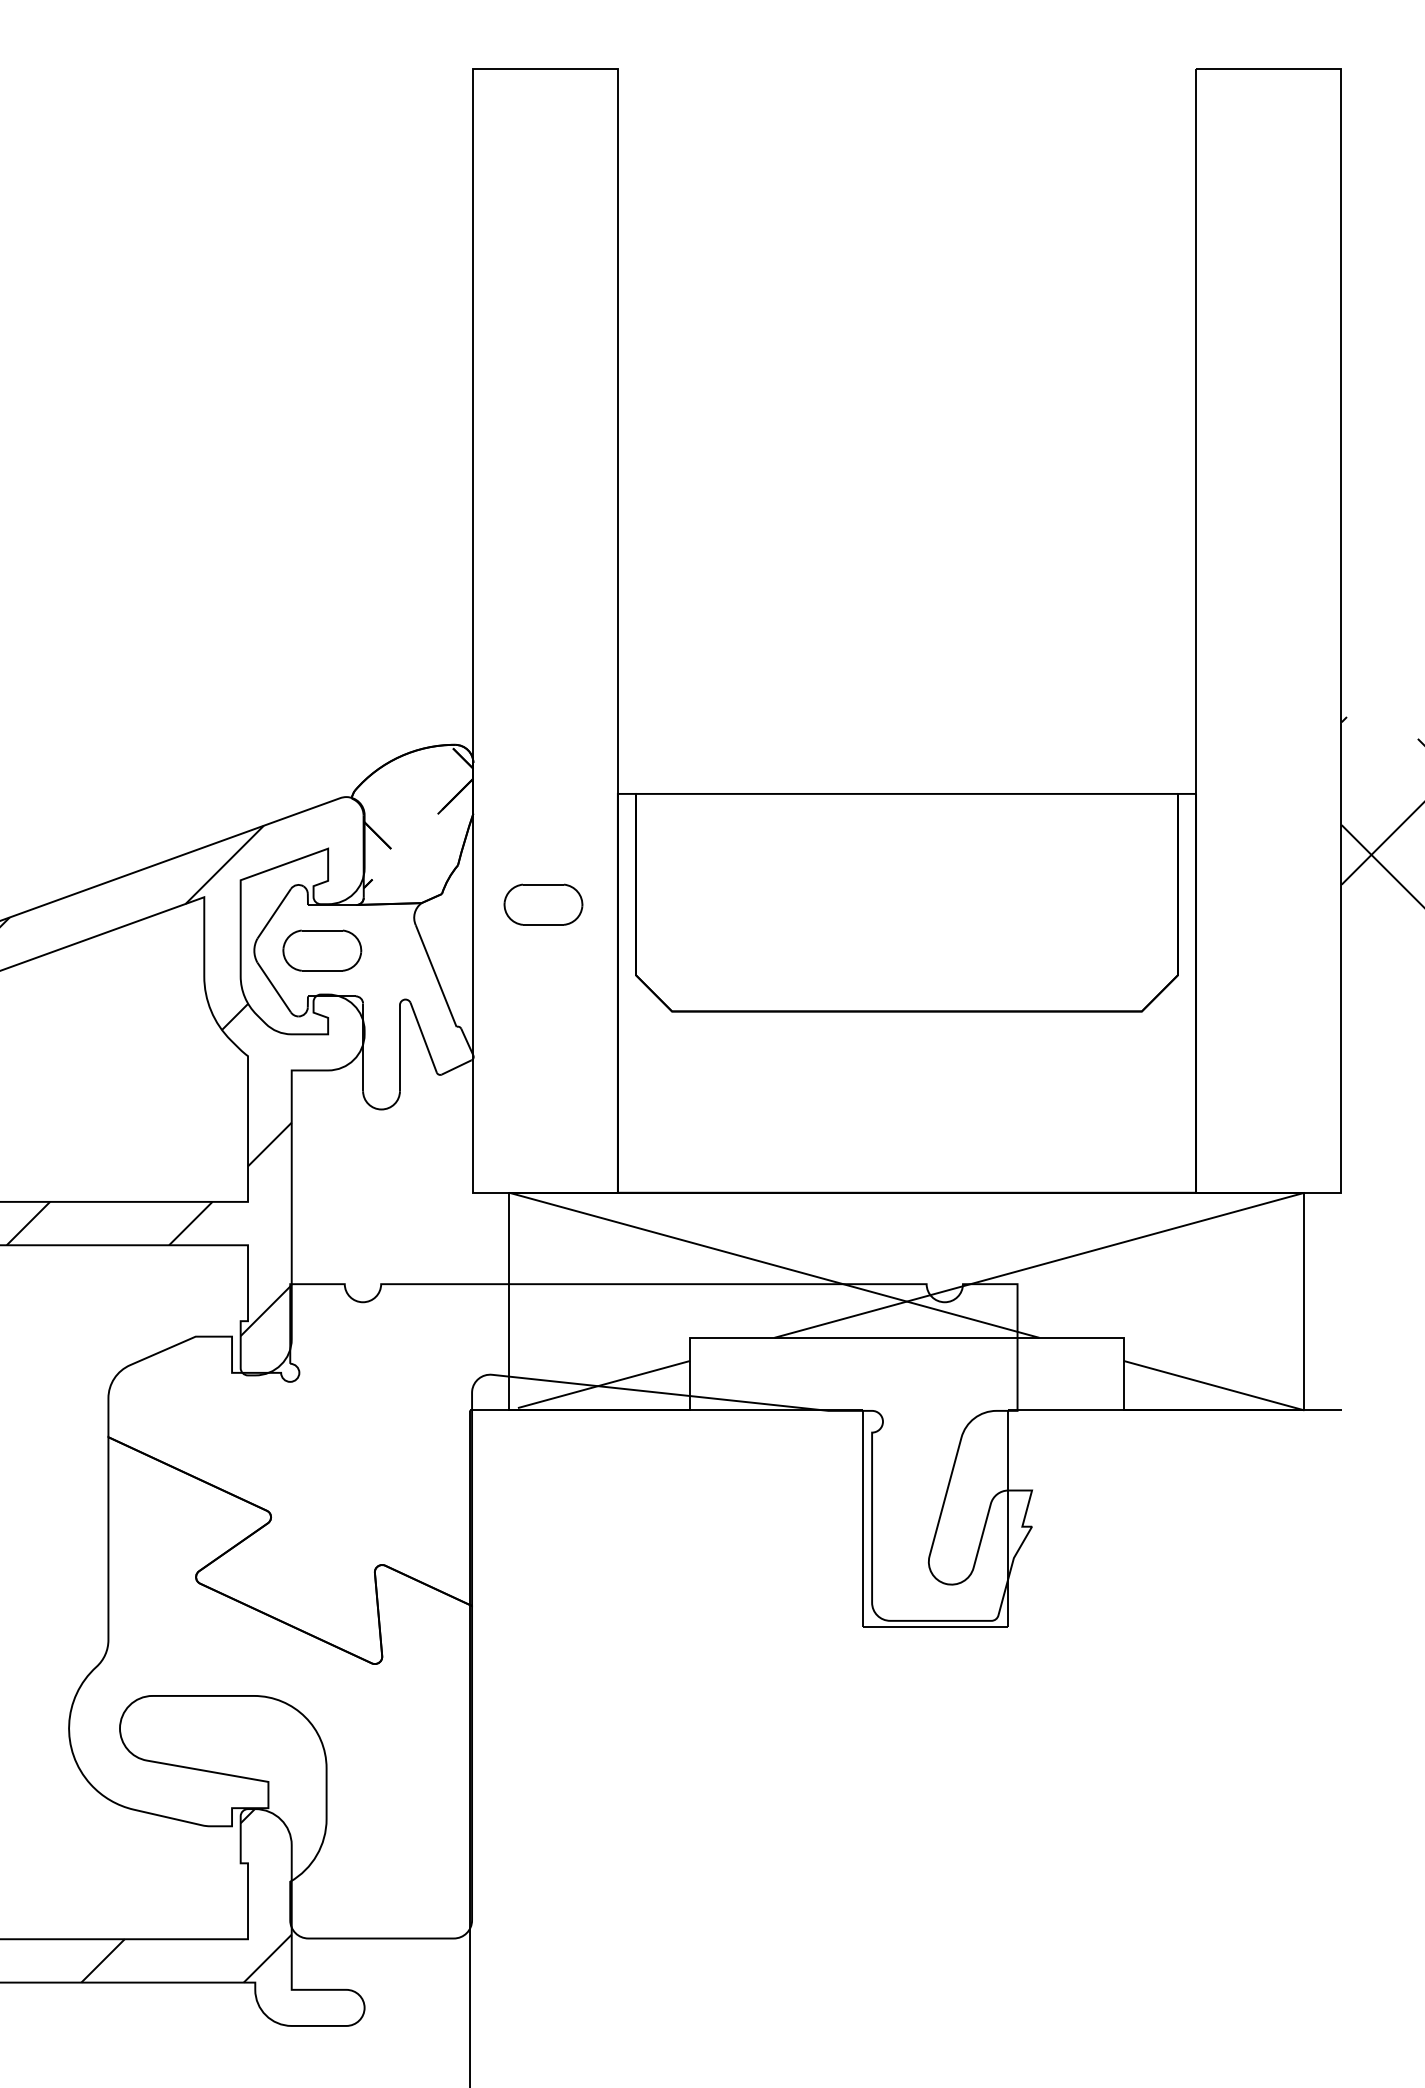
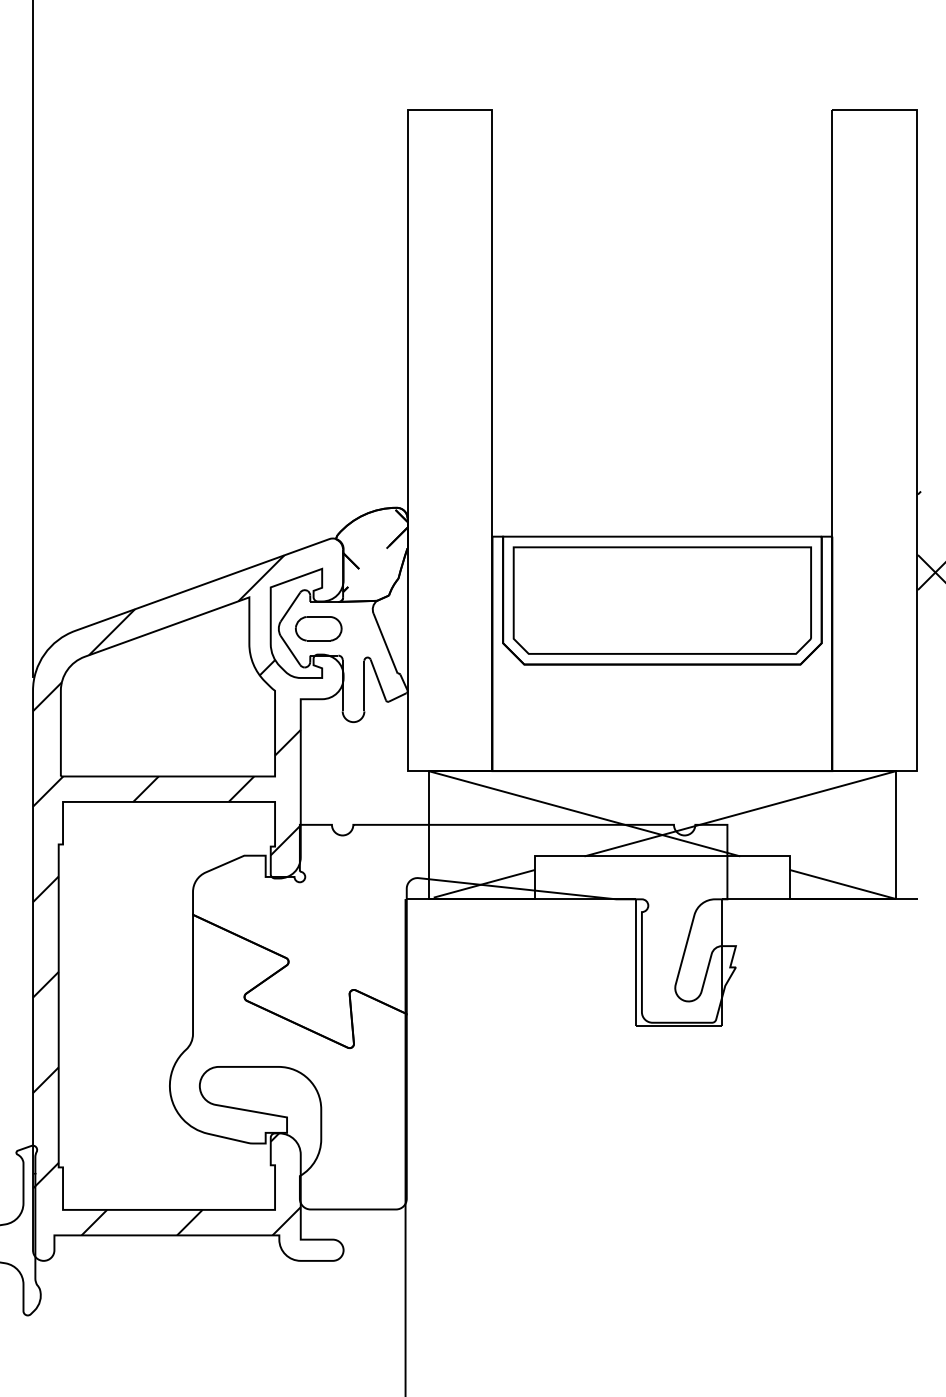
part: (905, 902) -> (661, 600), added
part: (543, 904) -> (448, 601), removed

